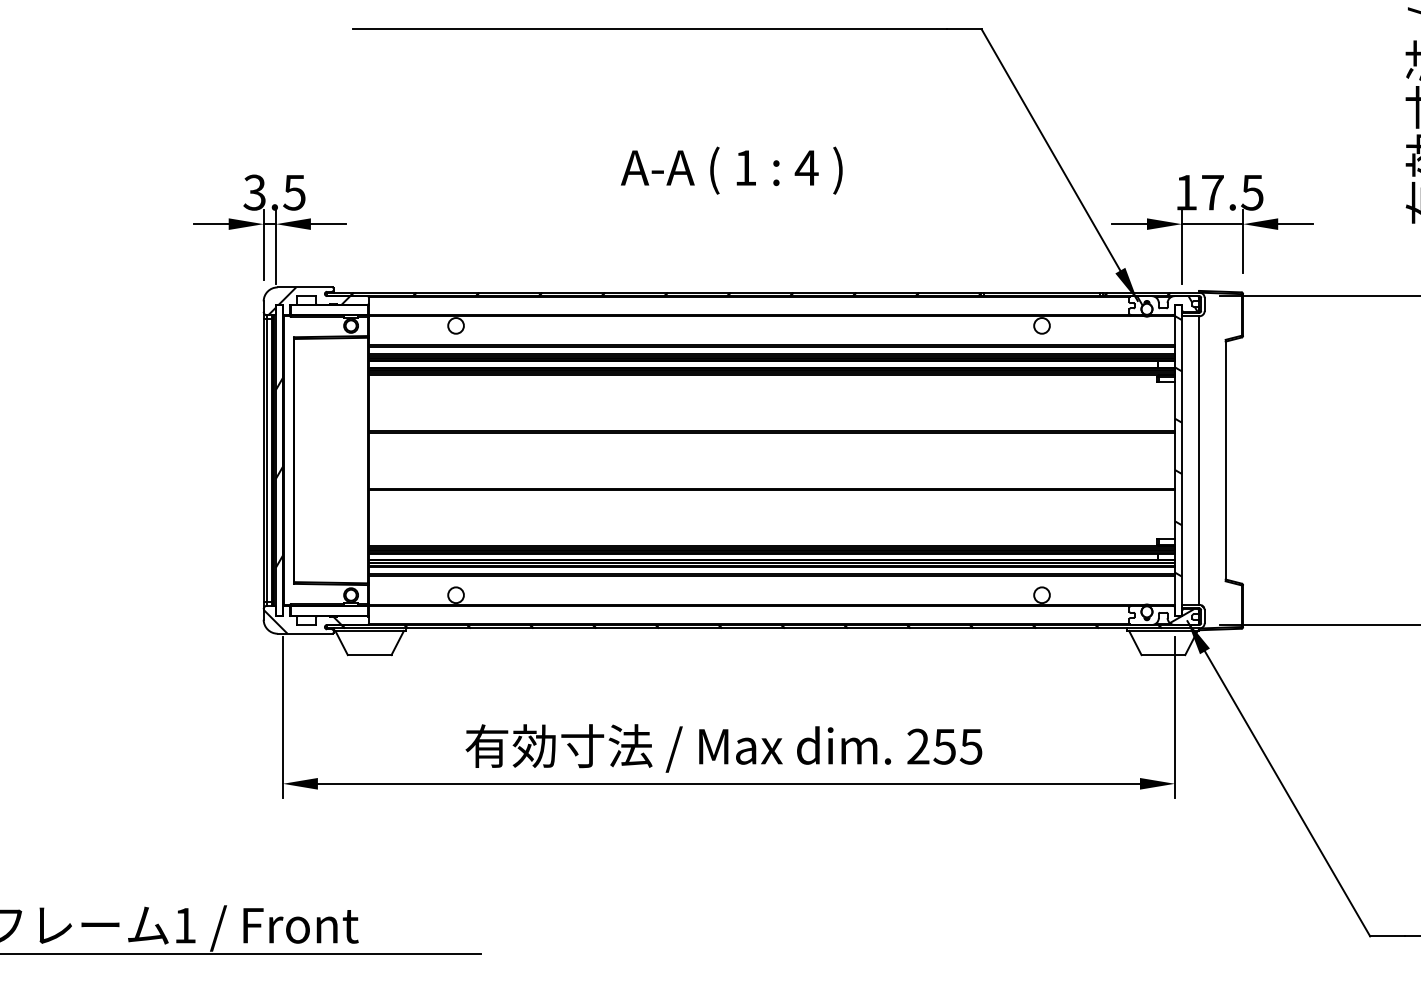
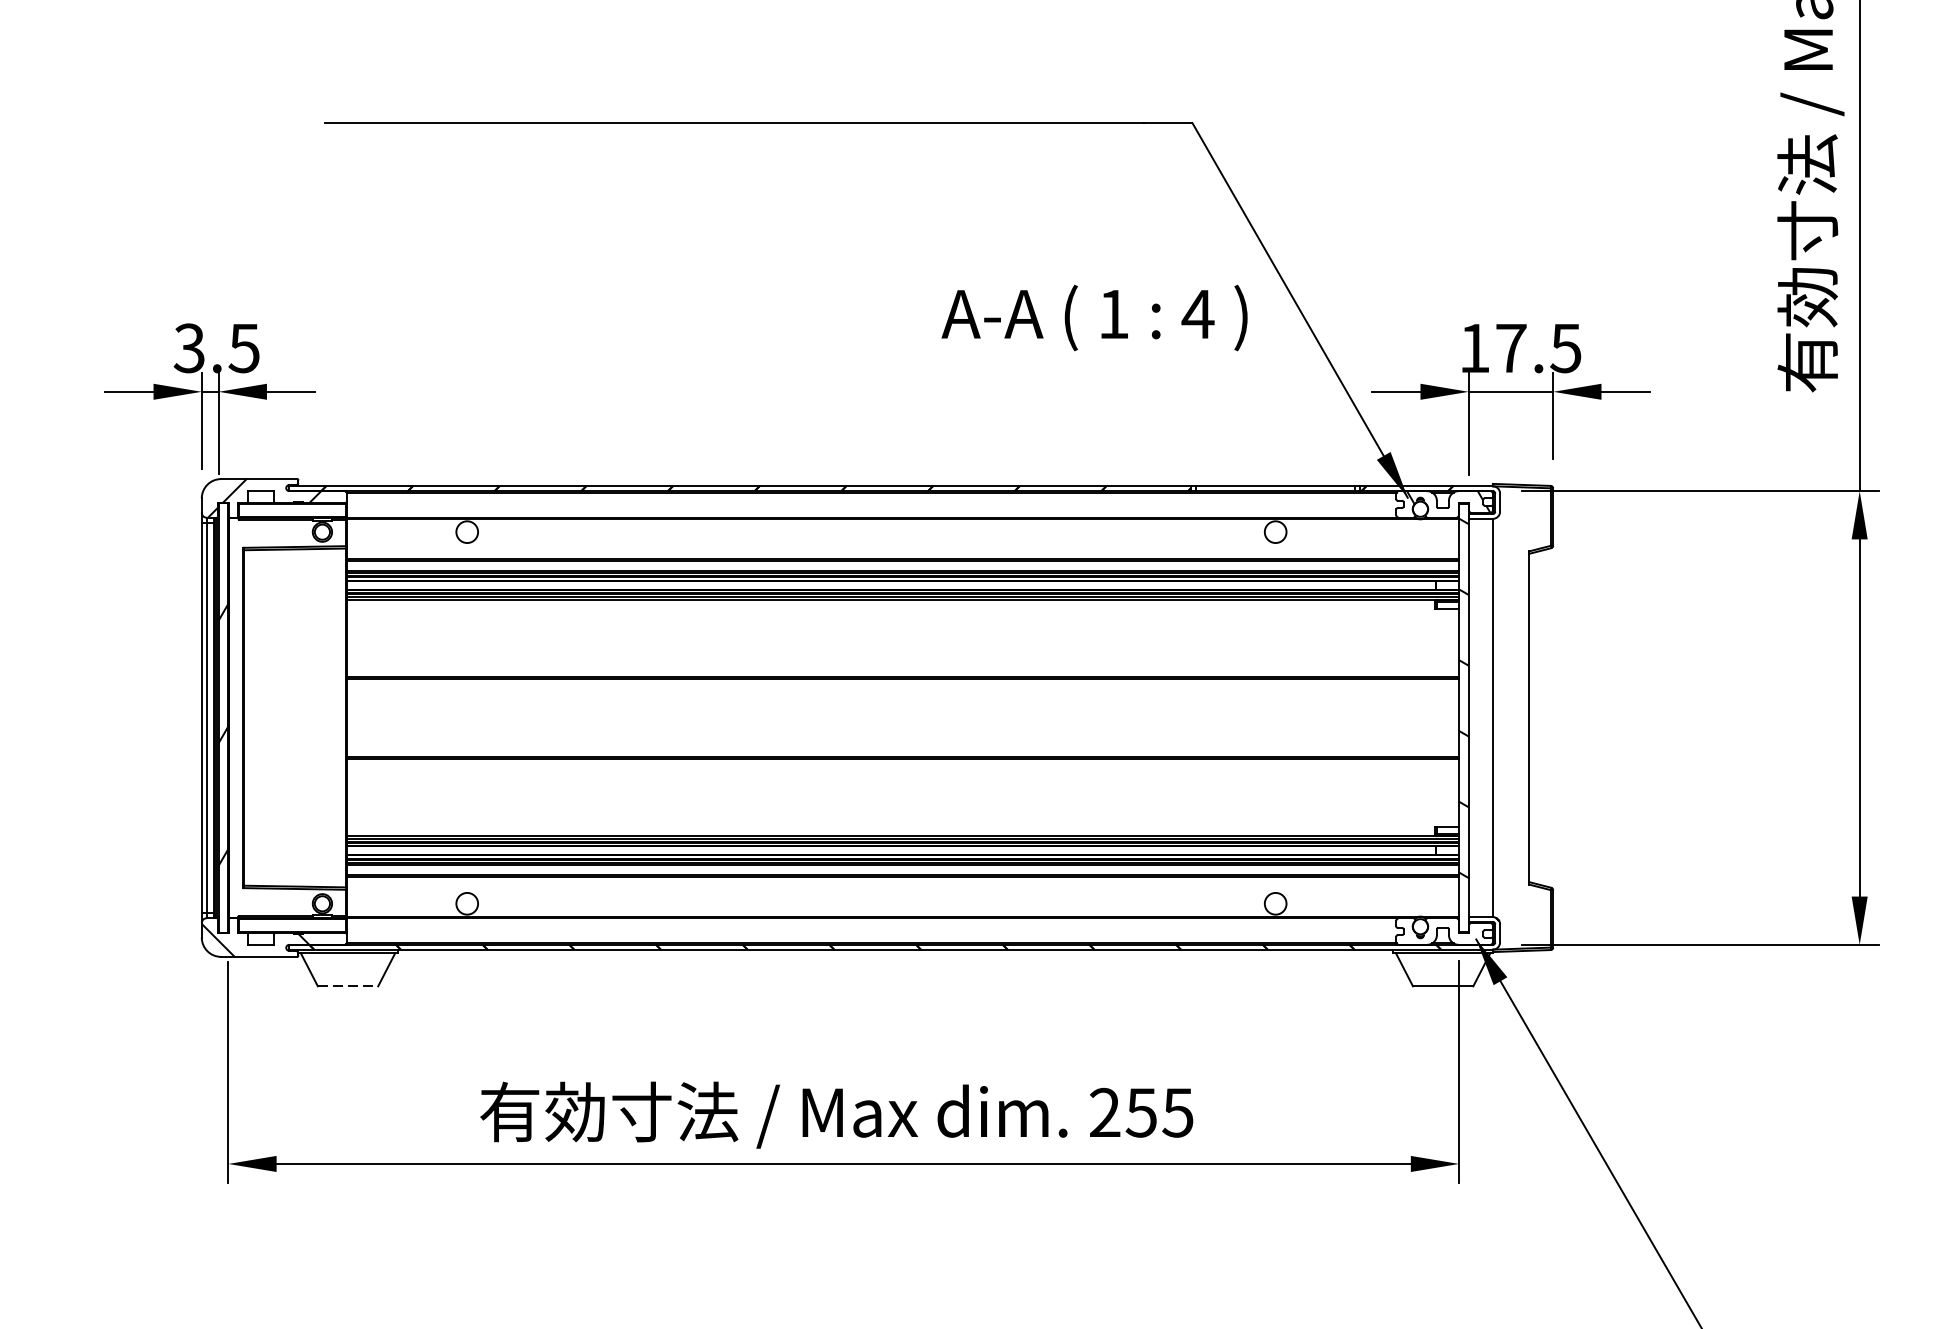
text: (731, 170) -> (1094, 317), moved
hatch: (1181, 616) -> (1468, 933), removed
line: (369, 655) -> (347, 986), solid -> dashed

